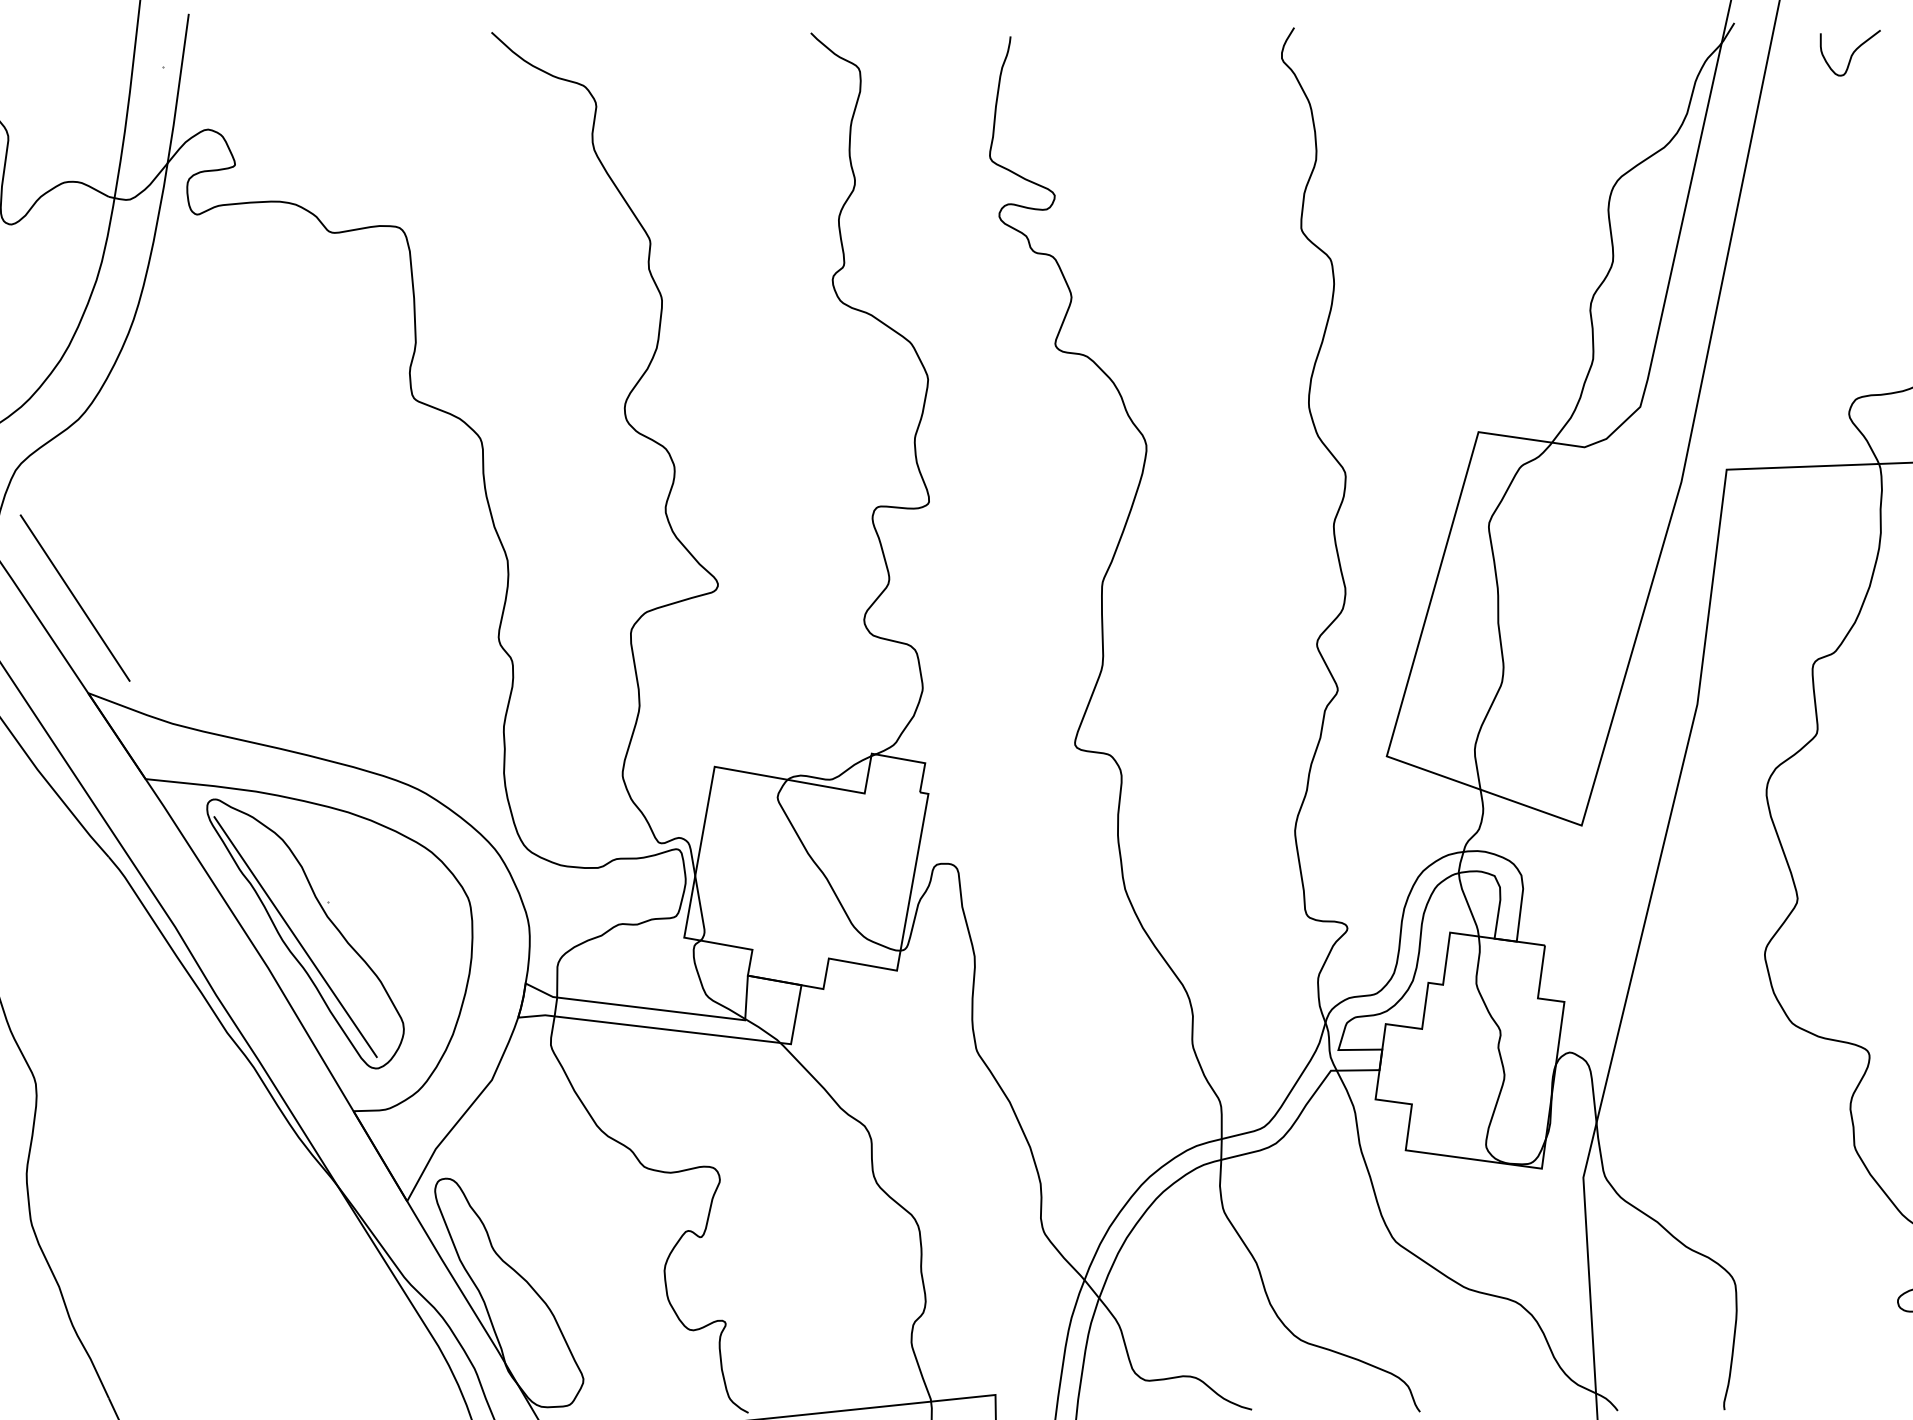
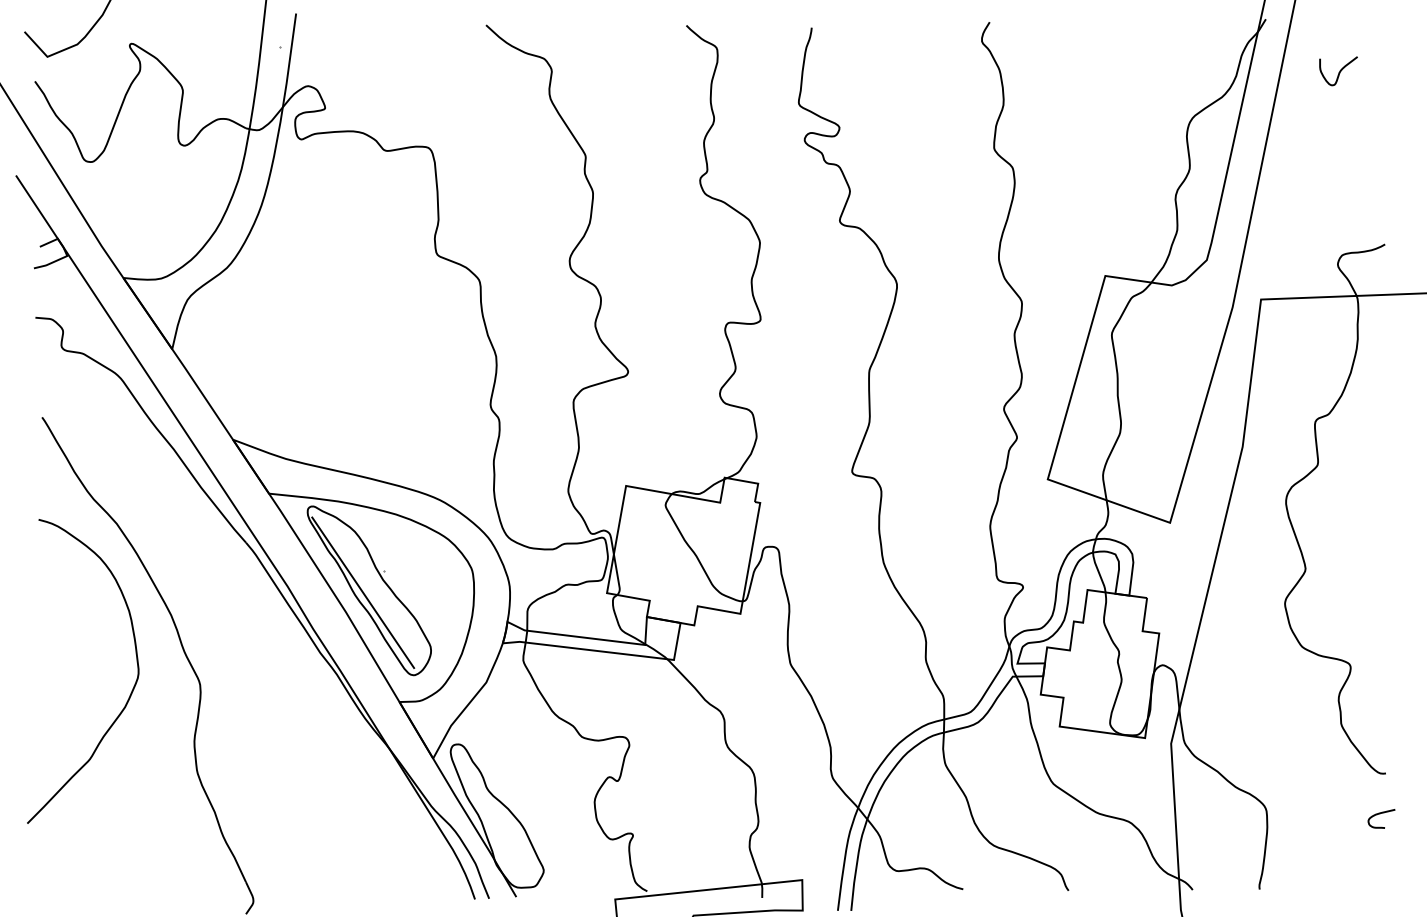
curve: (1851, 53) -> (1339, 71), moved
line: (74, 598) -> (224, 380), removed

